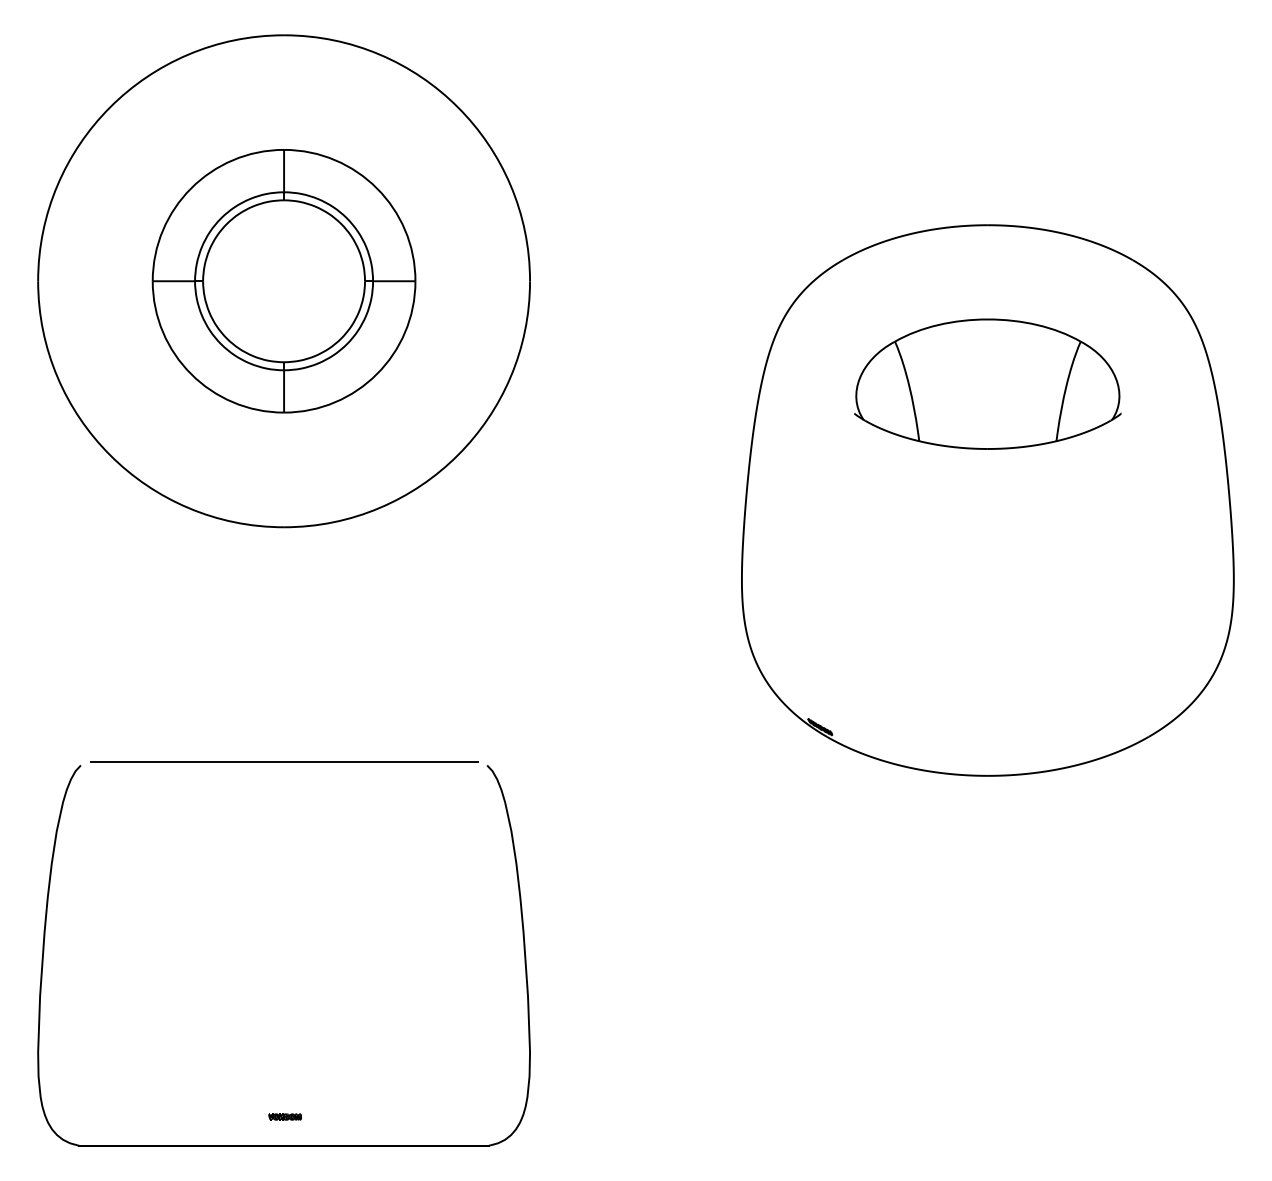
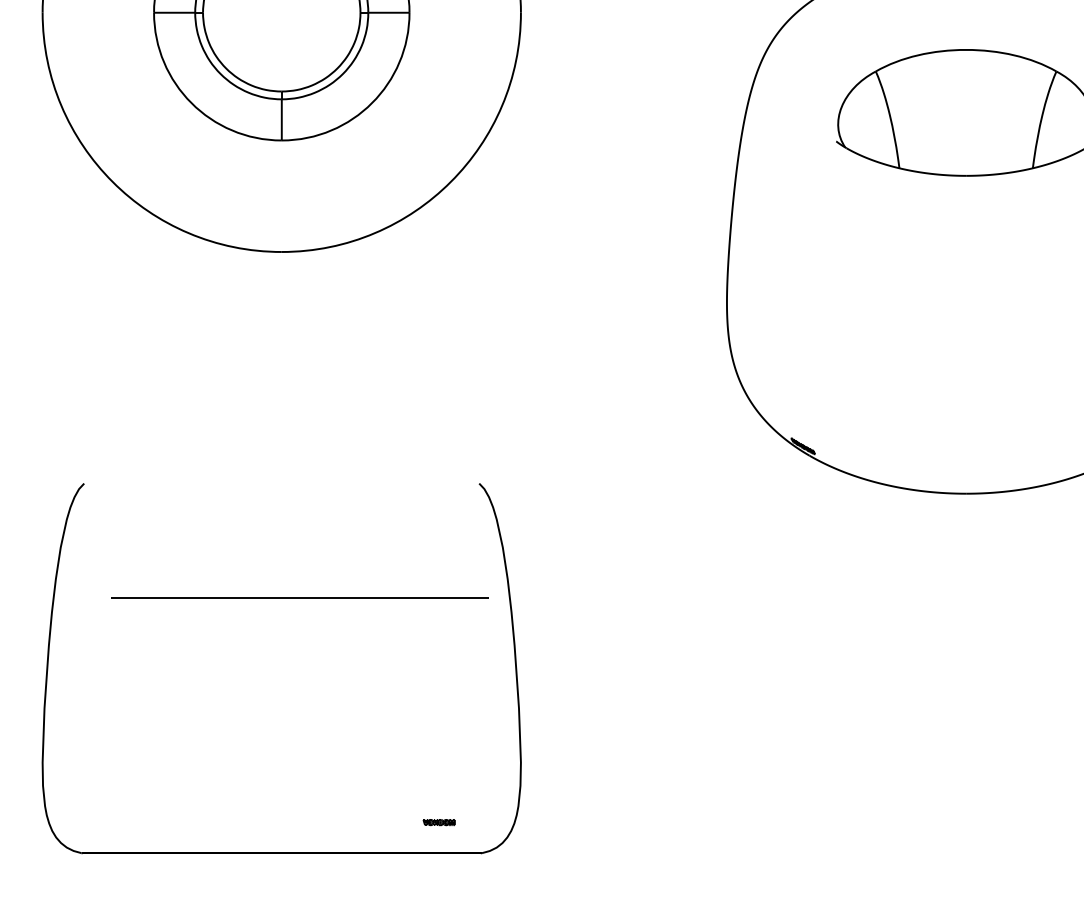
line: (284, 761) -> (300, 597), moved
part: (284, 1116) -> (438, 822), moved

